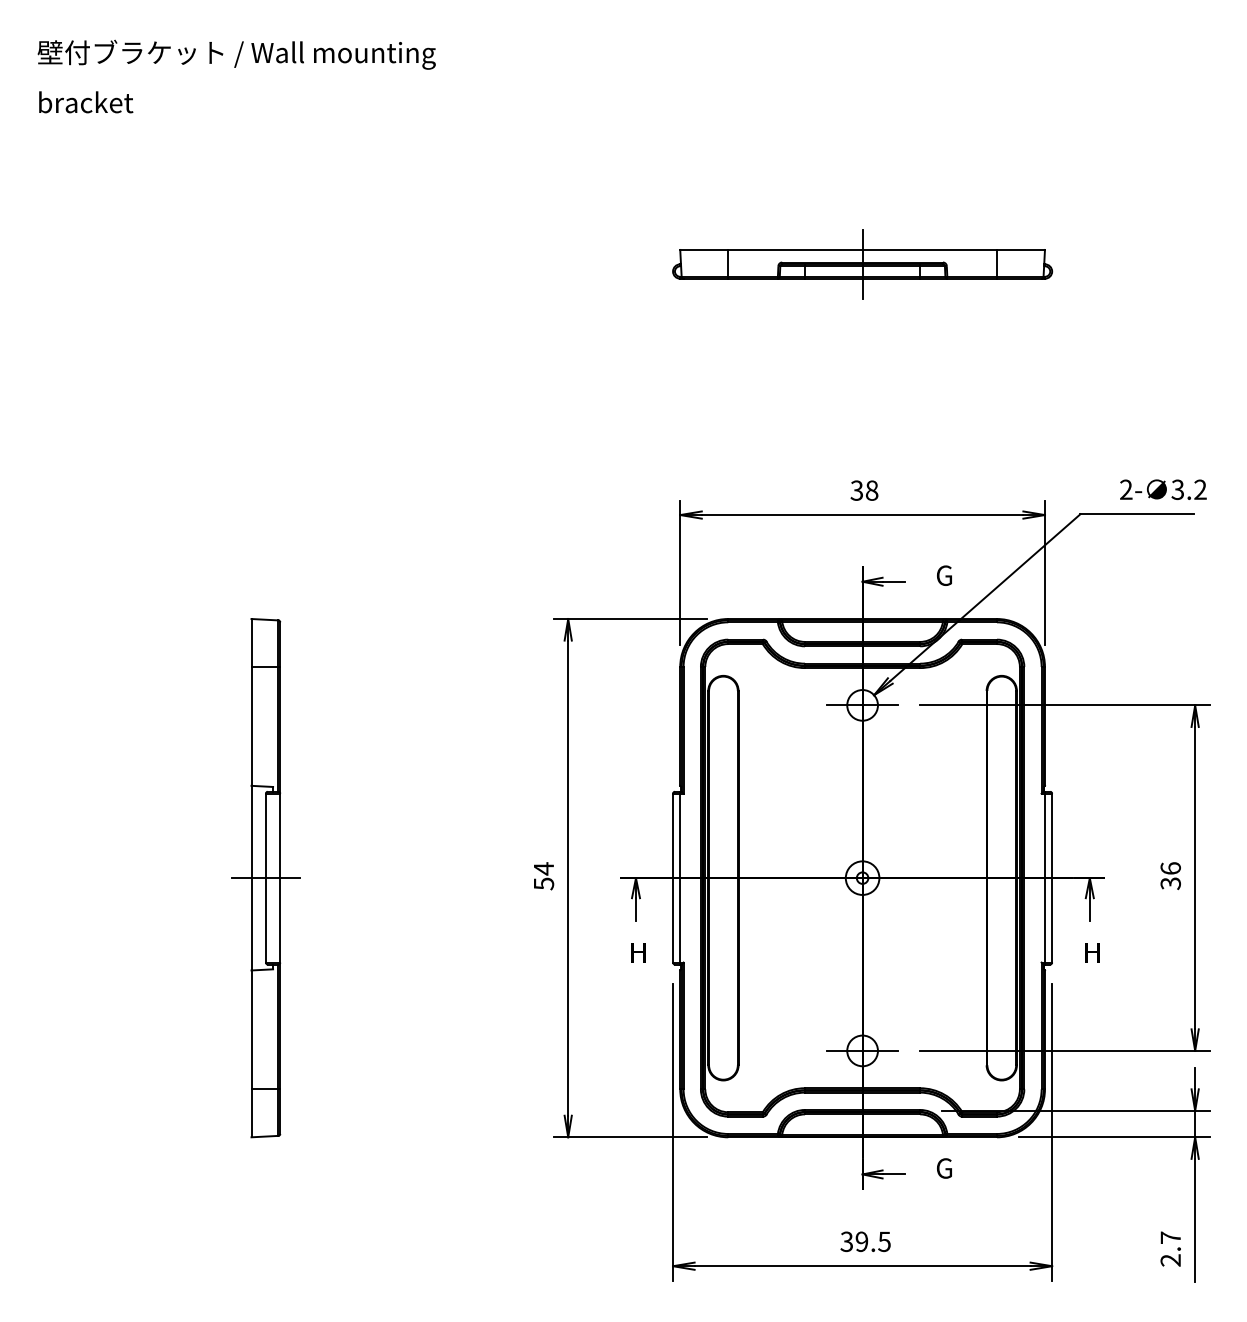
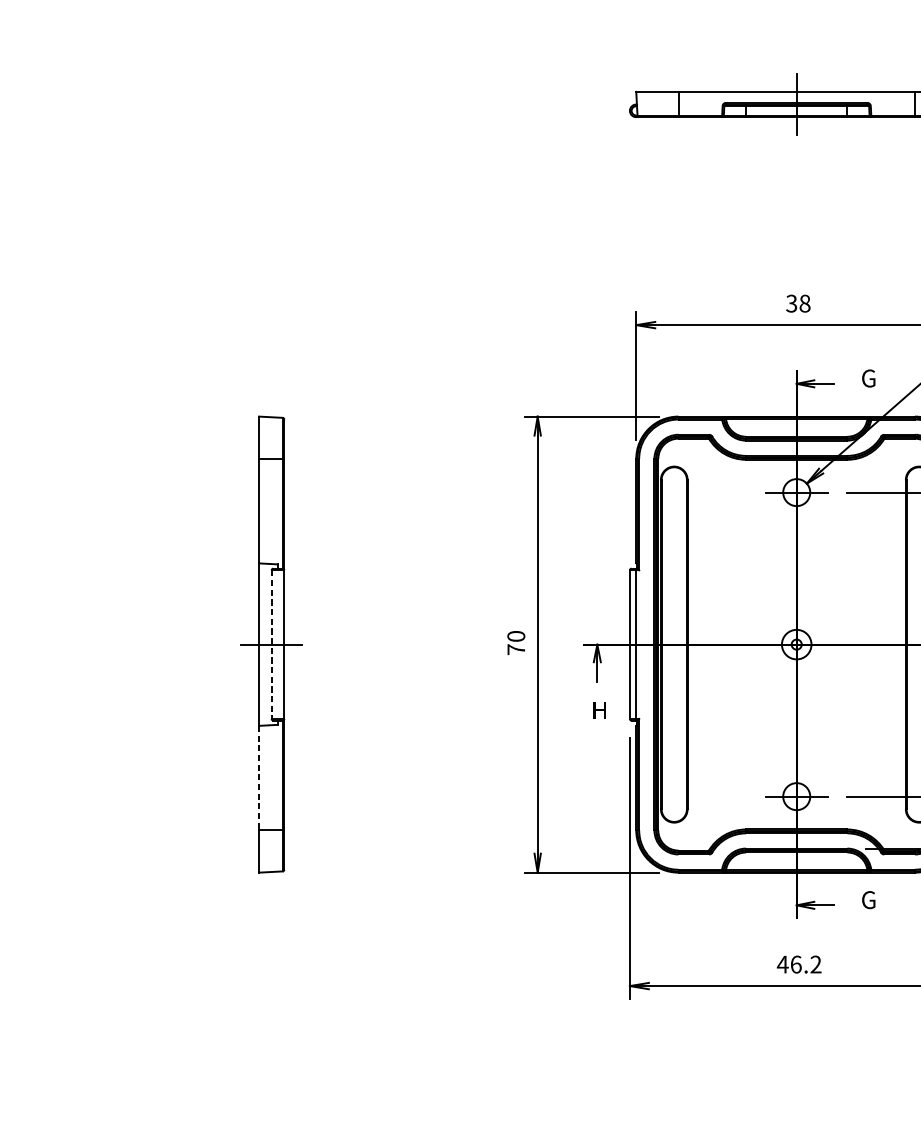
text: (543, 876) -> (515, 643), 54 -> 70
line: (265, 878) -> (271, 644), solid -> dashed
line: (251, 1030) -> (259, 778), solid -> dashed
text: (865, 1241) -> (799, 964), 39.5 -> 46.2

